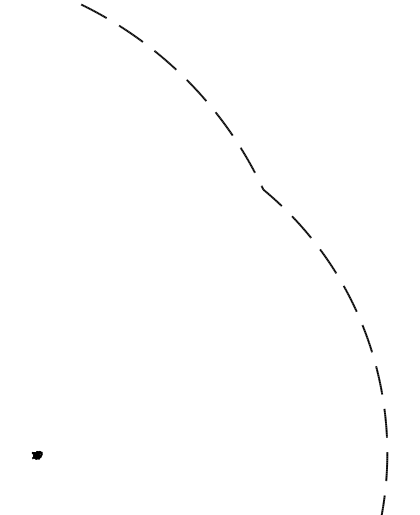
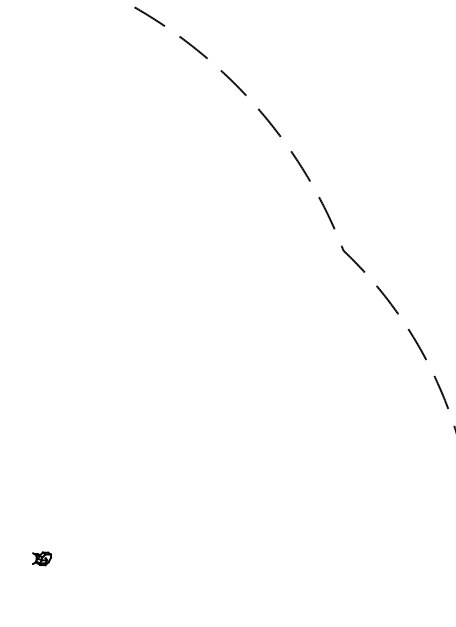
part: (37, 455) -> (42, 559), size x1.6

